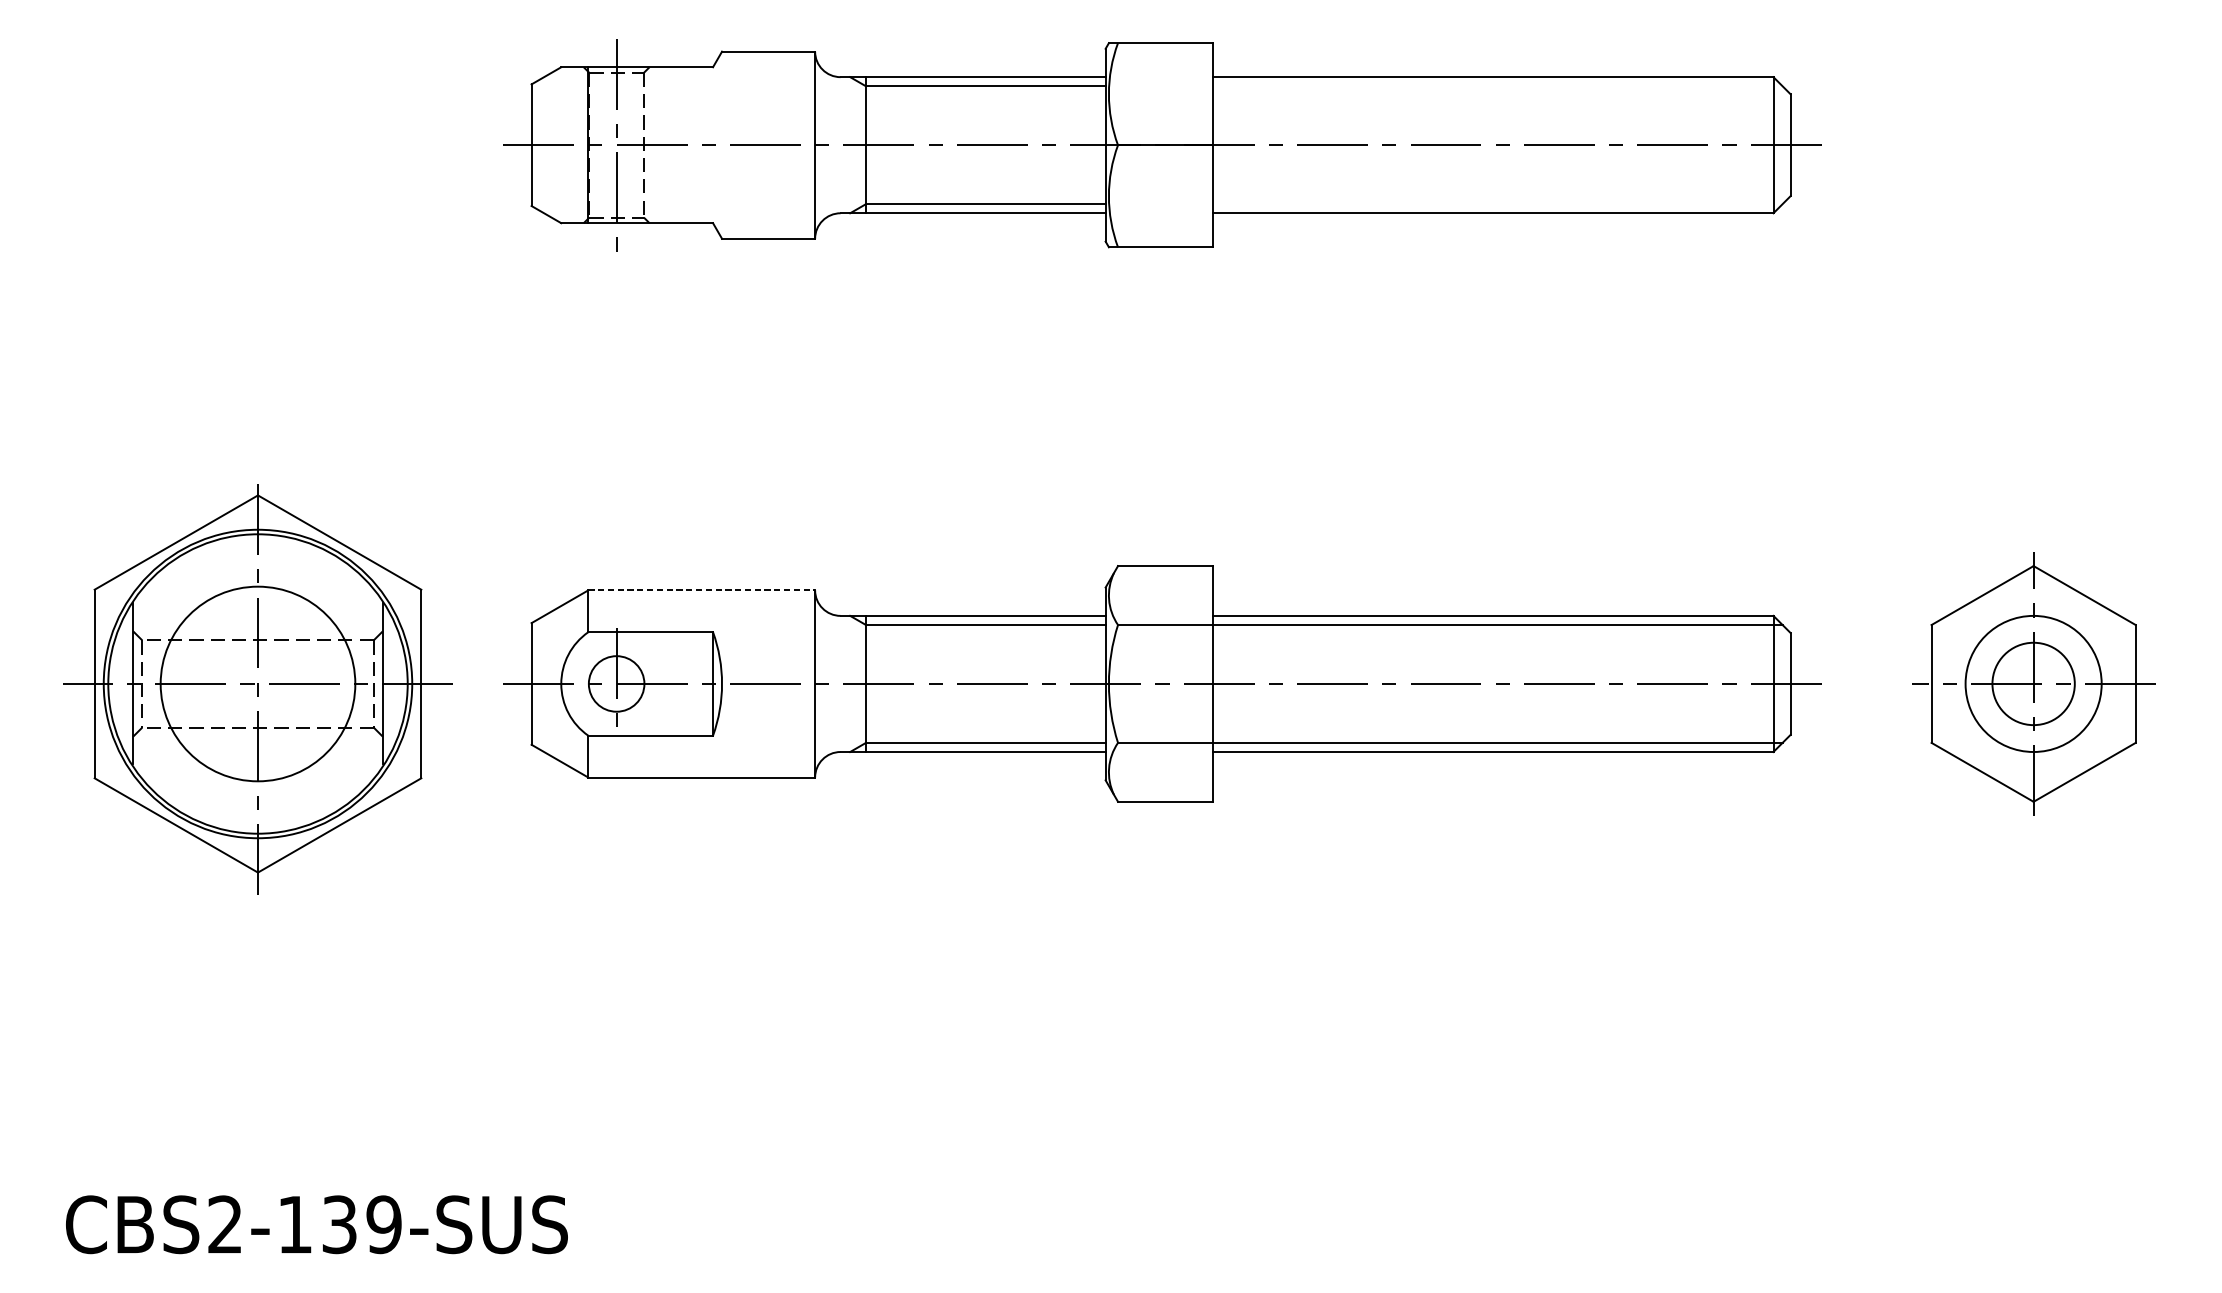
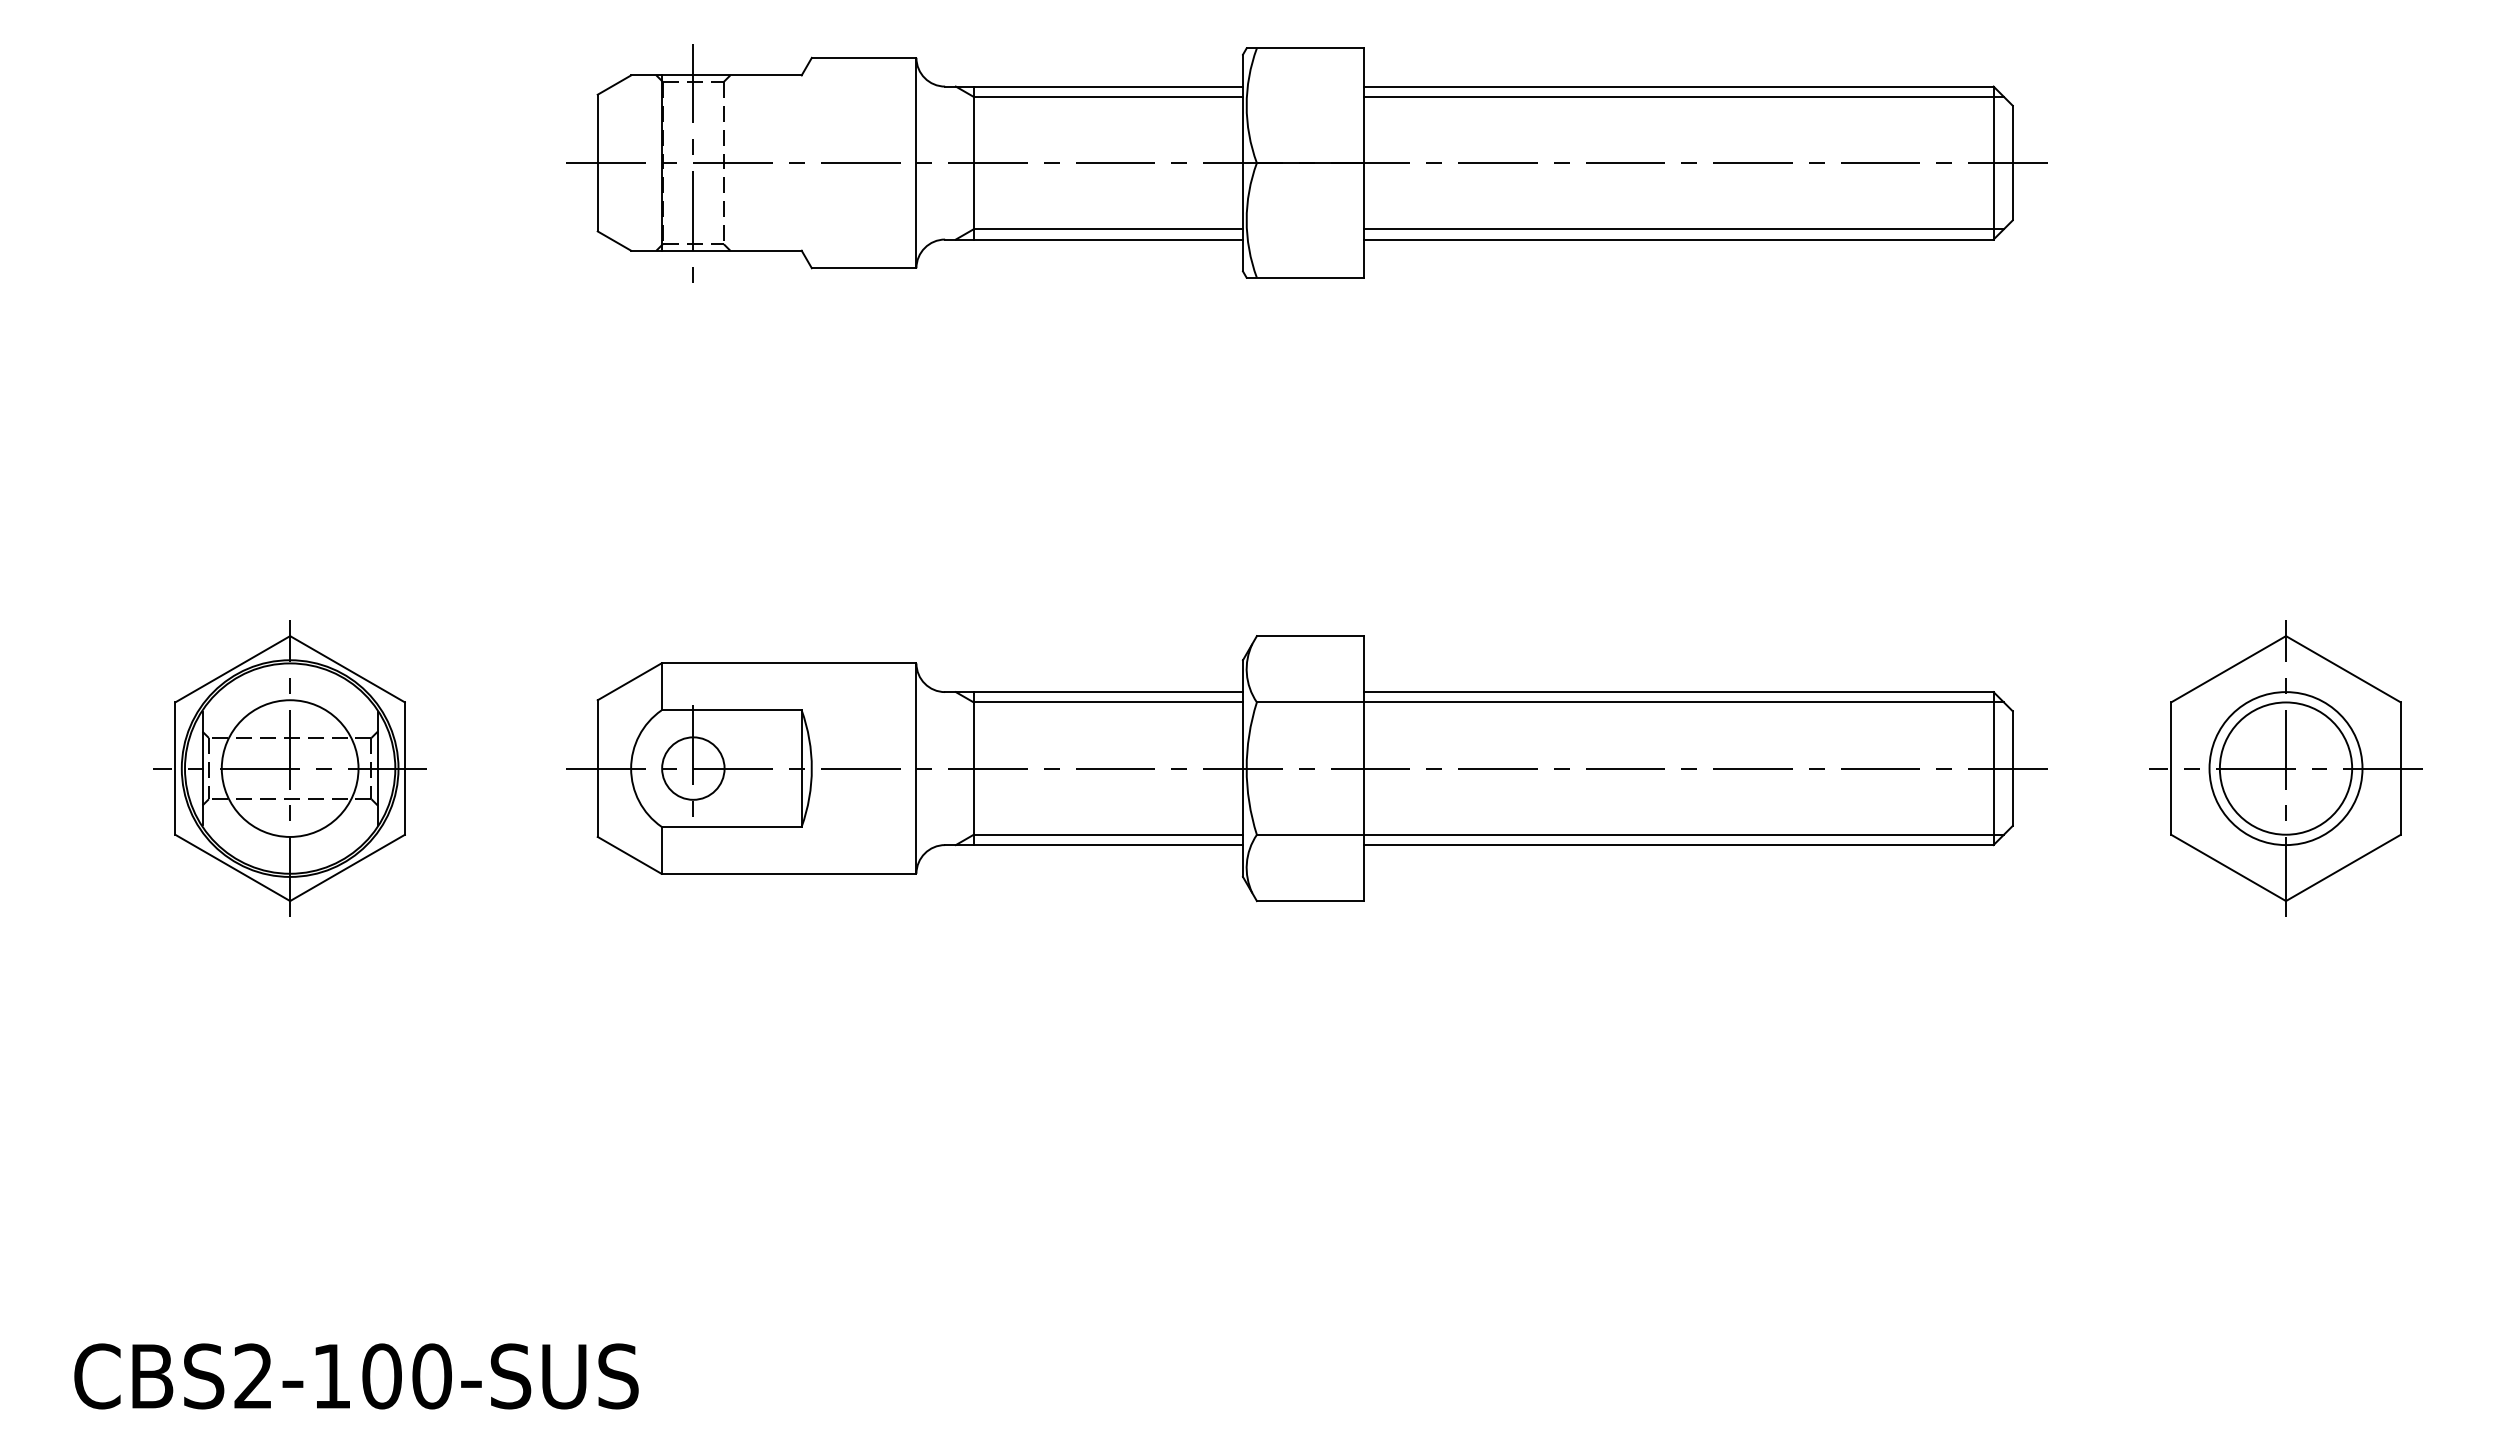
line: (1497, 85) -> (1683, 96), added
line: (1497, 204) -> (1683, 229), added
line: (702, 590) -> (789, 663), dashed -> solid
part: (257, 683) -> (289, 768), size x0.62
circle: (2033, 683) -> (2285, 768), size x1.43
text: (361, 1224) -> (406, 1376), CBS2-139-SUS -> CBS2-100-SUS

